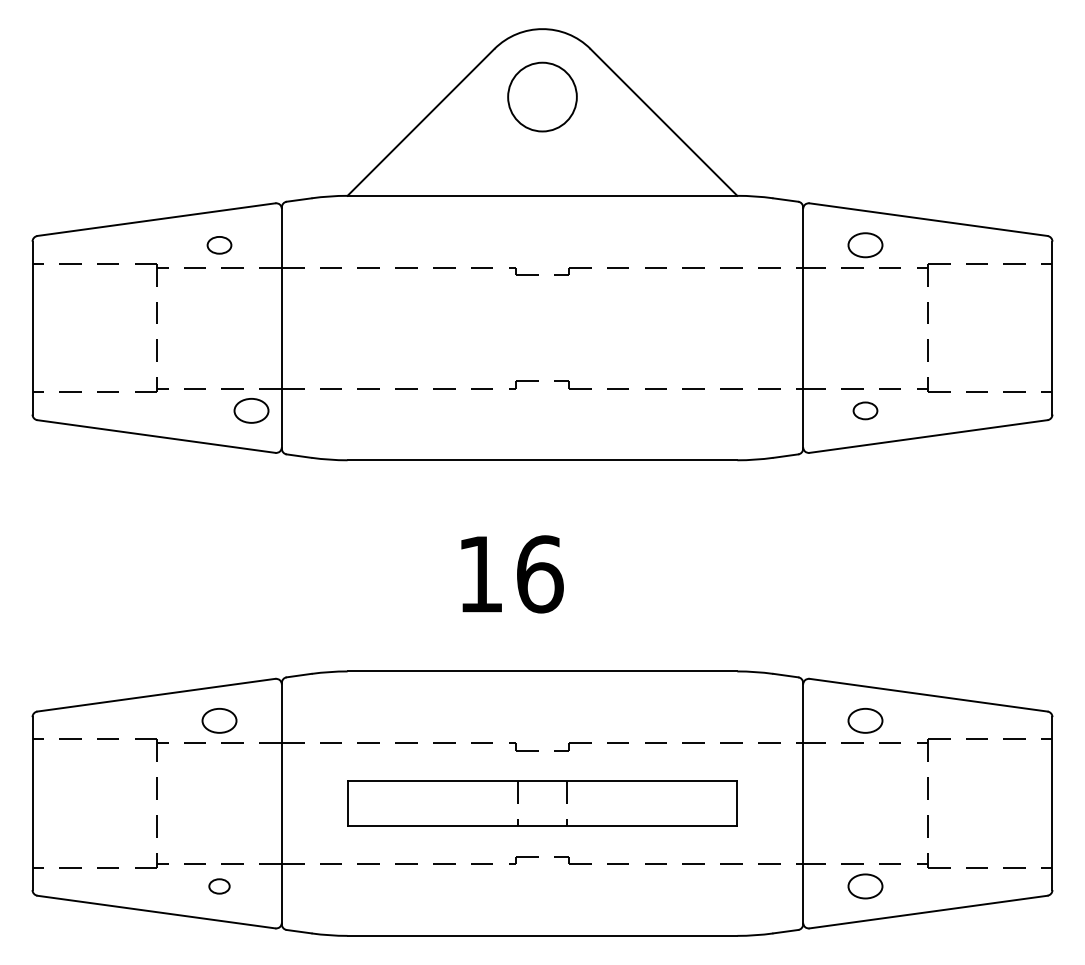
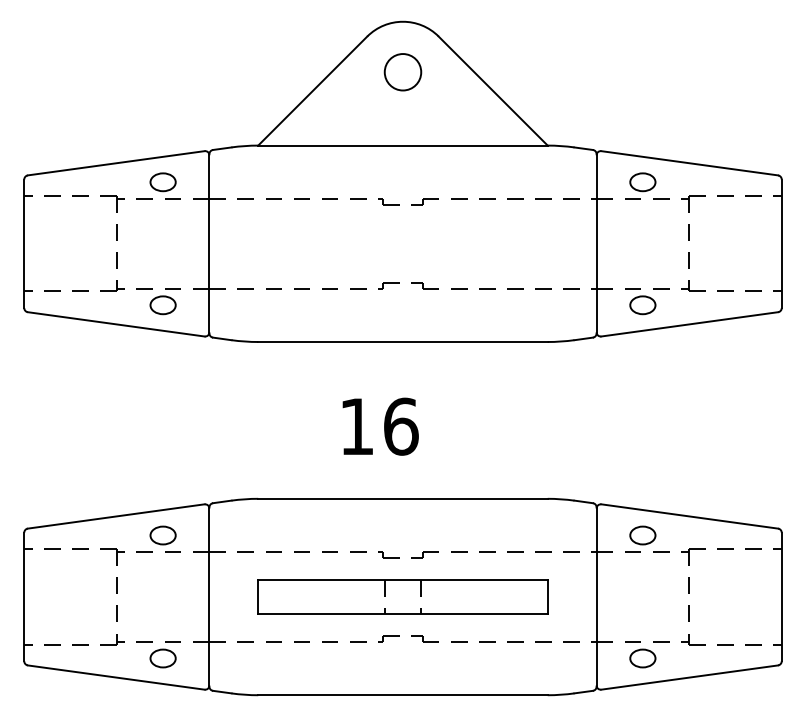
circle: (542, 96) -> (403, 71), size x0.71
part: (219, 245) -> (163, 182), size x1.43
part: (251, 410) -> (163, 305), moved
part: (865, 410) -> (642, 305), size x1.43
part: (219, 886) -> (163, 658), size x1.67

